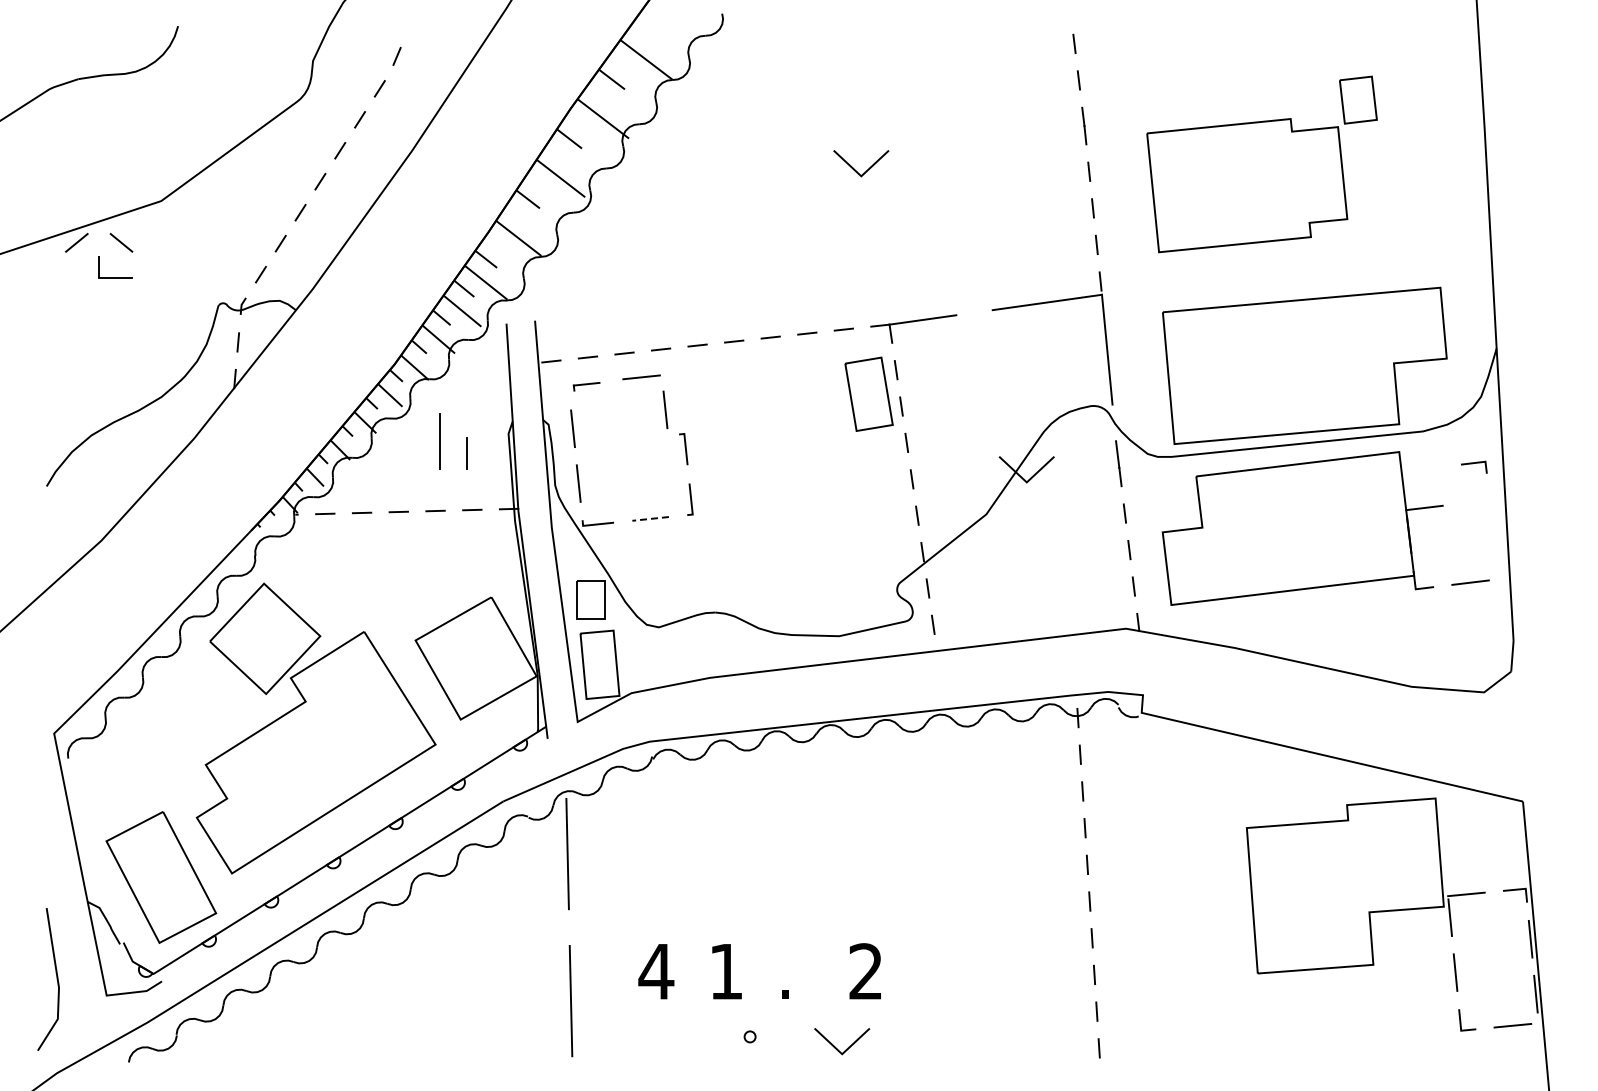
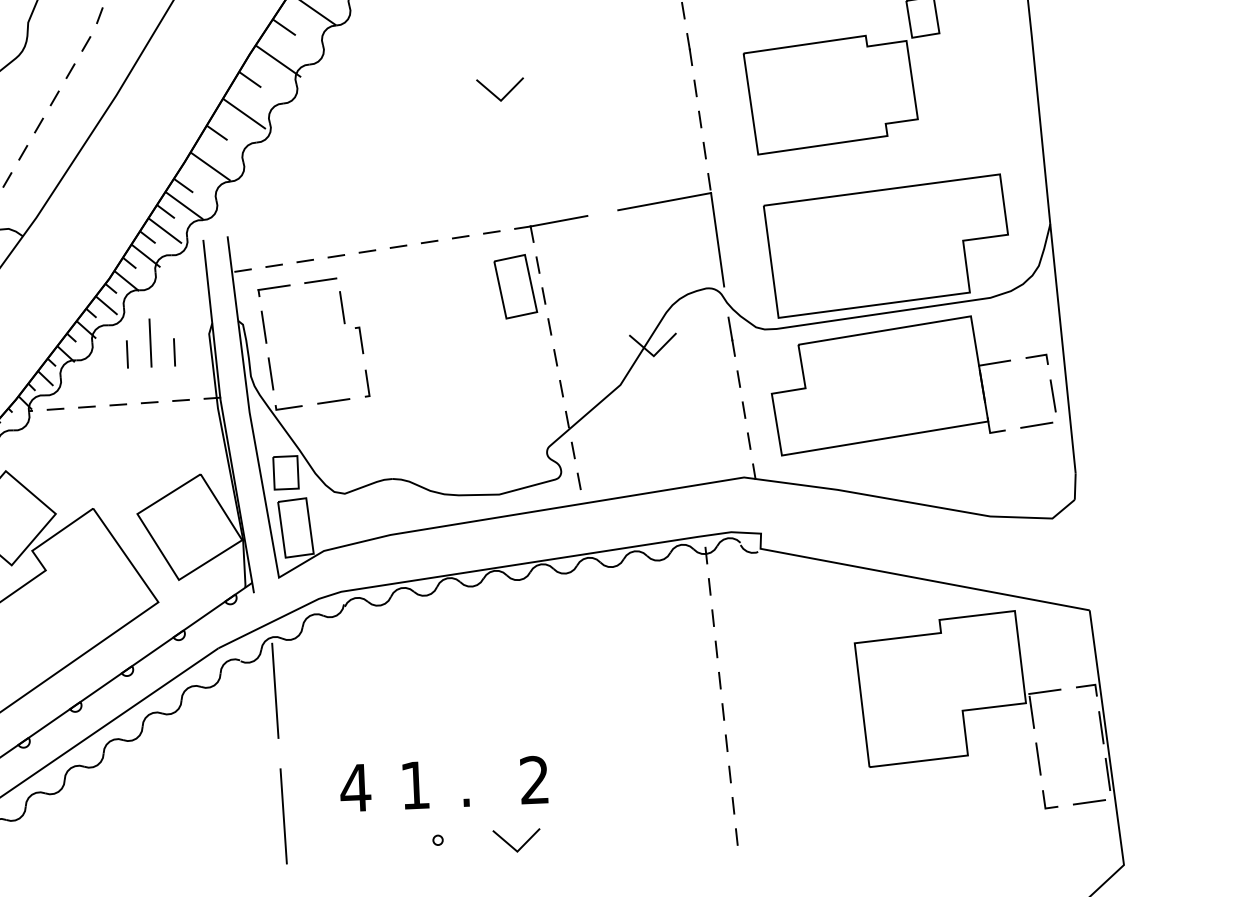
part: (586, 386) -> (274, 290), size x1.43
line: (412, 453) -> (127, 354), added
line: (1473, 464) -> (1036, 357), moved
line: (650, 518) -> (333, 401), dashed -> solid
line: (1491, 549) -> (1053, 396), added

